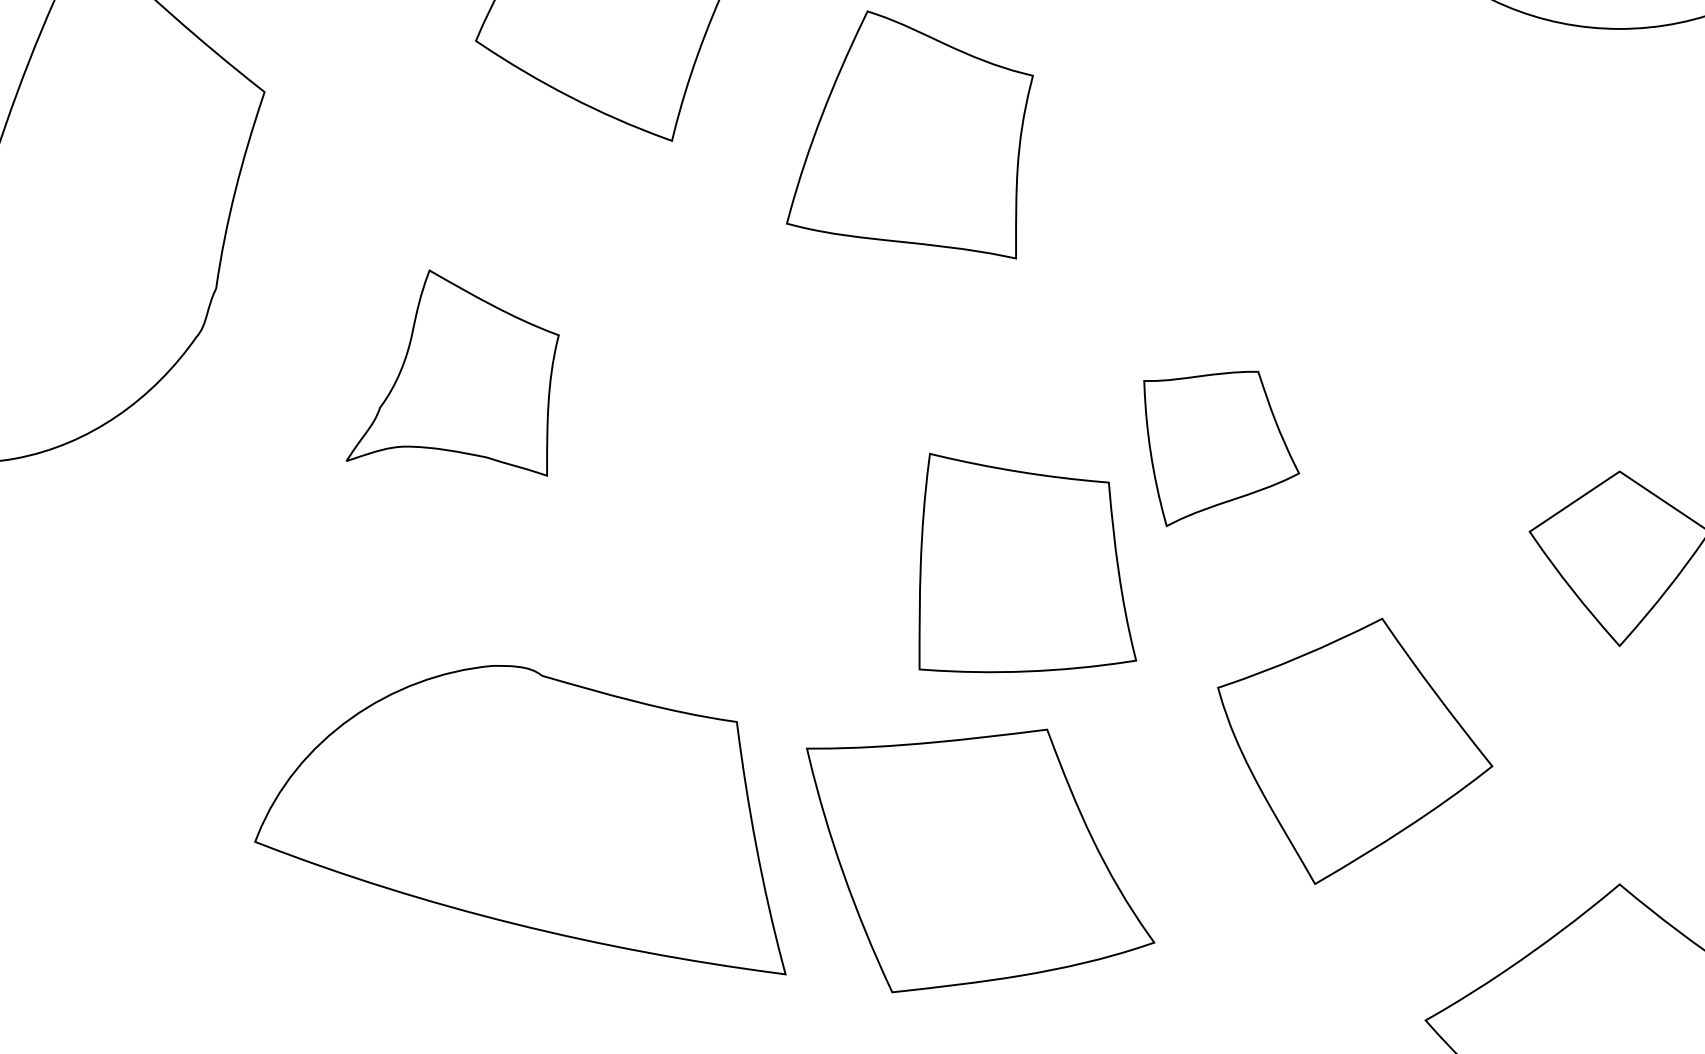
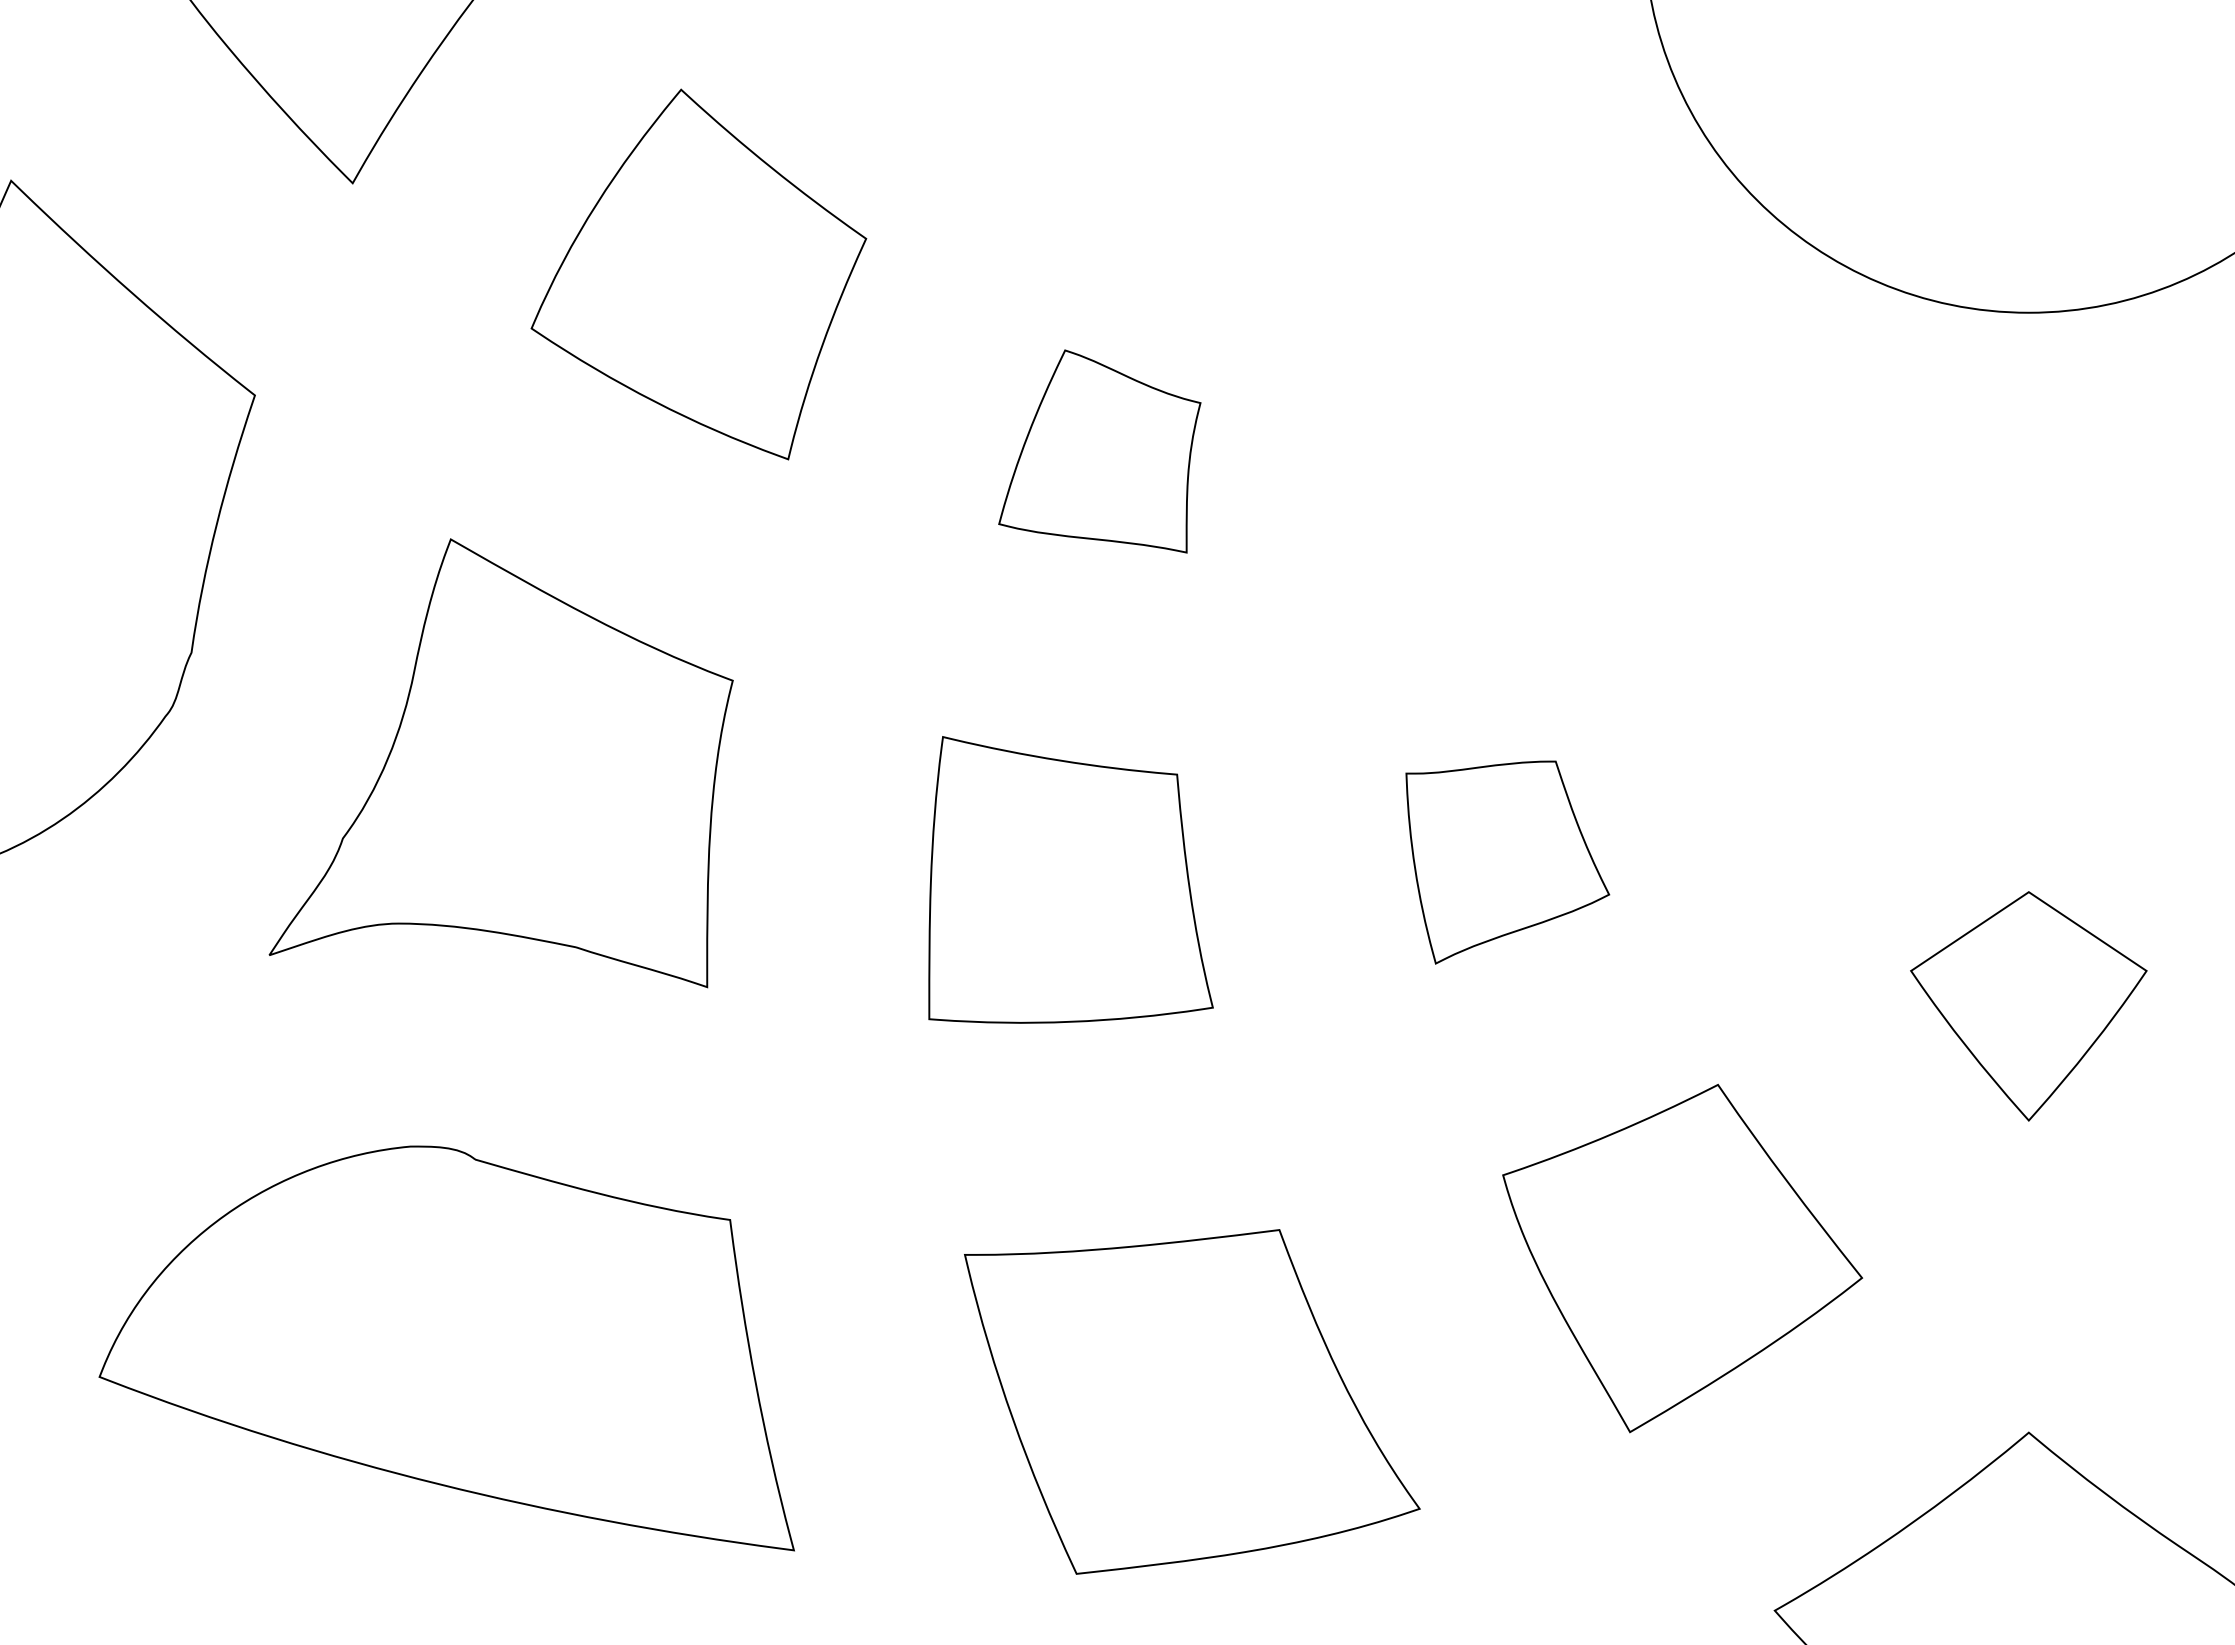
part: (909, 134) -> (1099, 451), size x0.62
part: (452, 373) -> (500, 763), size x1.67
part: (1027, 562) -> (1070, 879), moved
part: (520, 820) -> (446, 1348), moved

